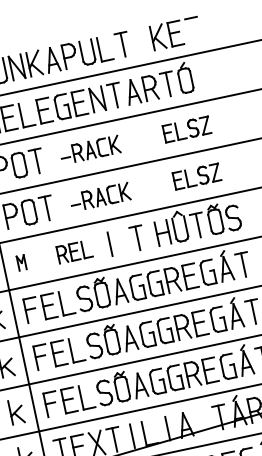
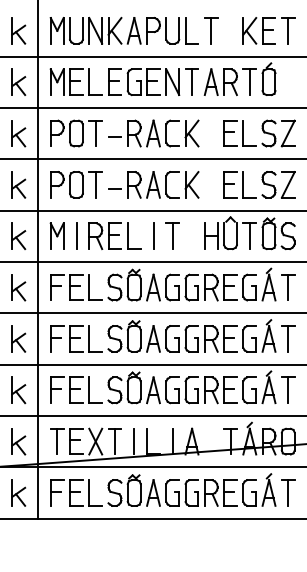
line: (193, 29) -> (288, 30), added
part: (187, 129) -> (259, 133), size x1.43
part: (90, 150) -> (153, 133), size x1.43
part: (197, 176) -> (259, 184), size x1.43
part: (99, 196) -> (153, 184), size x1.43
part: (137, 237) -> (172, 235), moved
part: (74, 252) -> (114, 236), size x1.43
line: (39, 259) -> (76, 236), added
part: (21, 262) -> (56, 235), size x1.67

